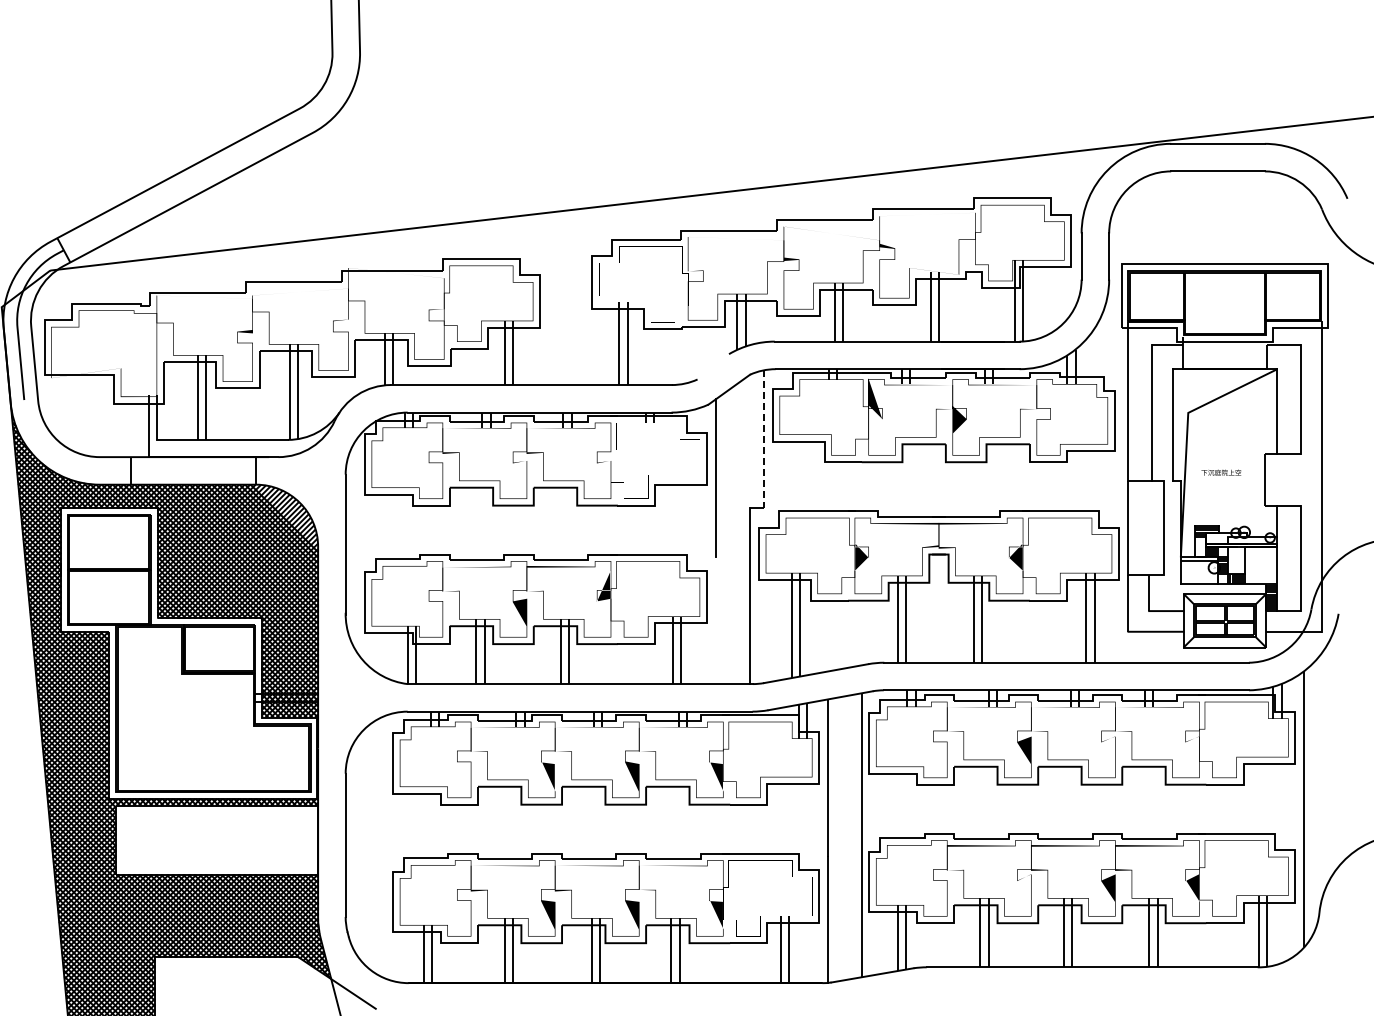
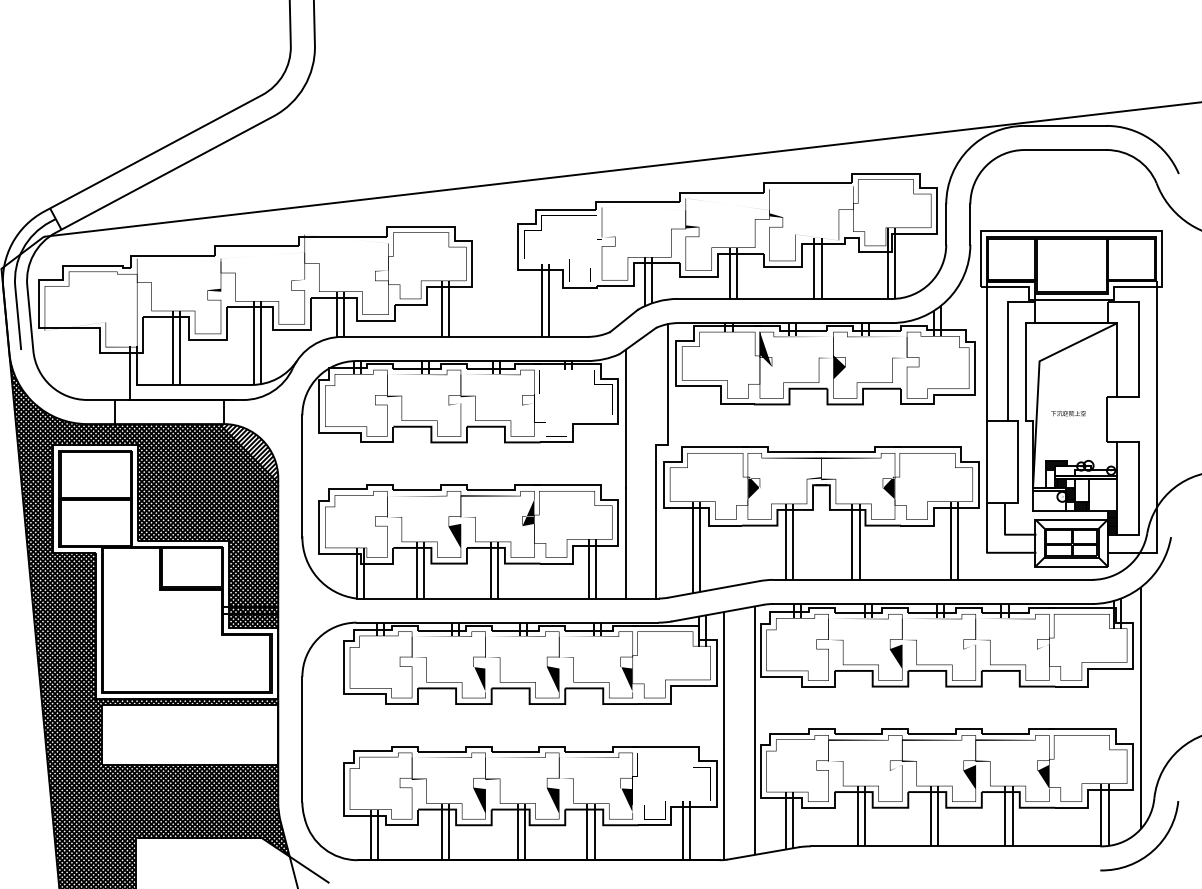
line: (713, 366) -> (624, 320), added
line: (763, 439) -> (667, 384), dashed -> solid
line: (715, 621) -> (625, 543), added
arc: (1318, 970) -> (1153, 849), added

